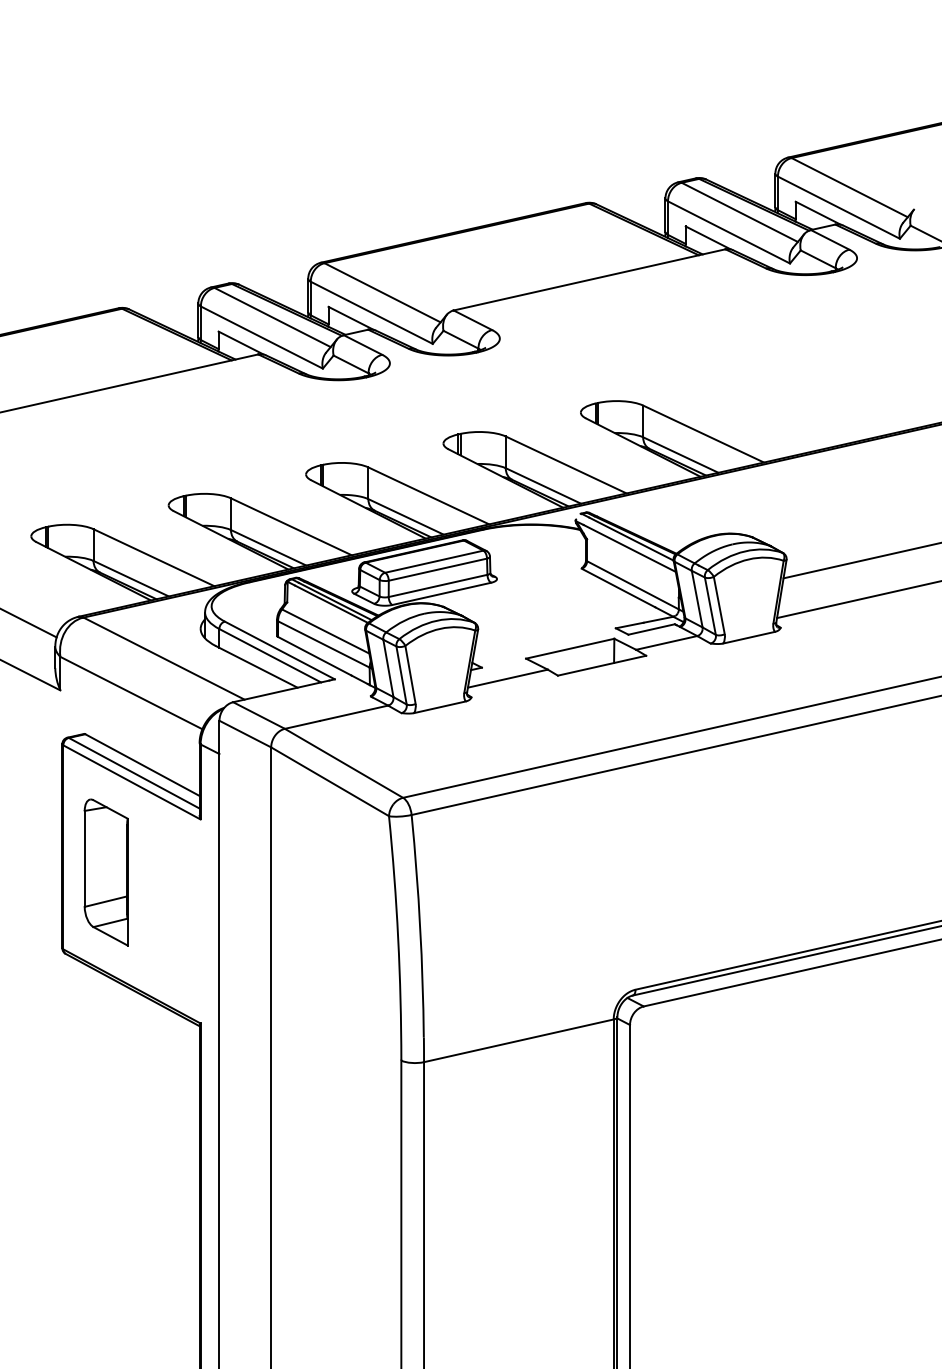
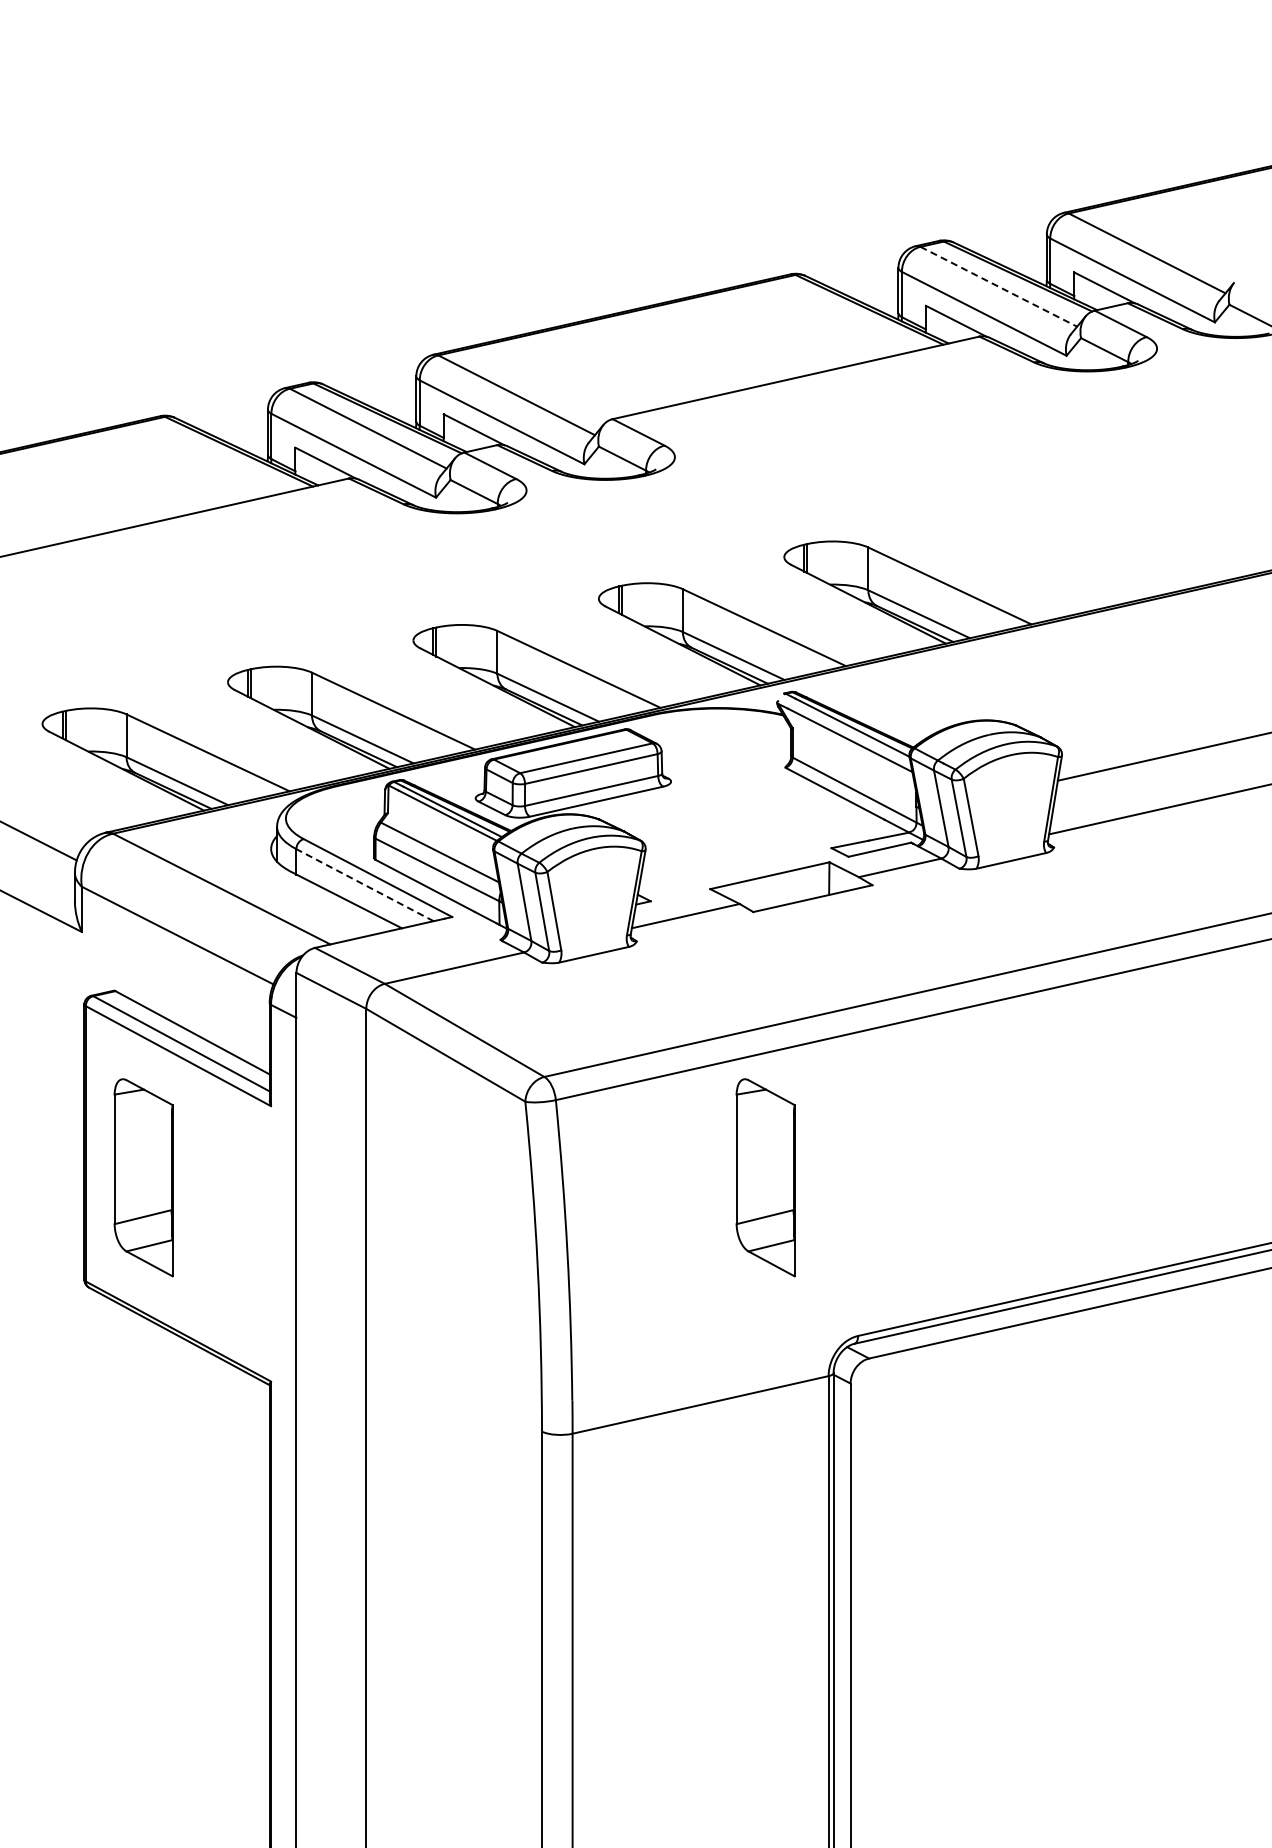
line: (739, 212) -> (998, 286), solid -> dashed
line: (270, 655) -> (365, 885), solid -> dashed
part: (566, 872) -> (765, 1177), added

